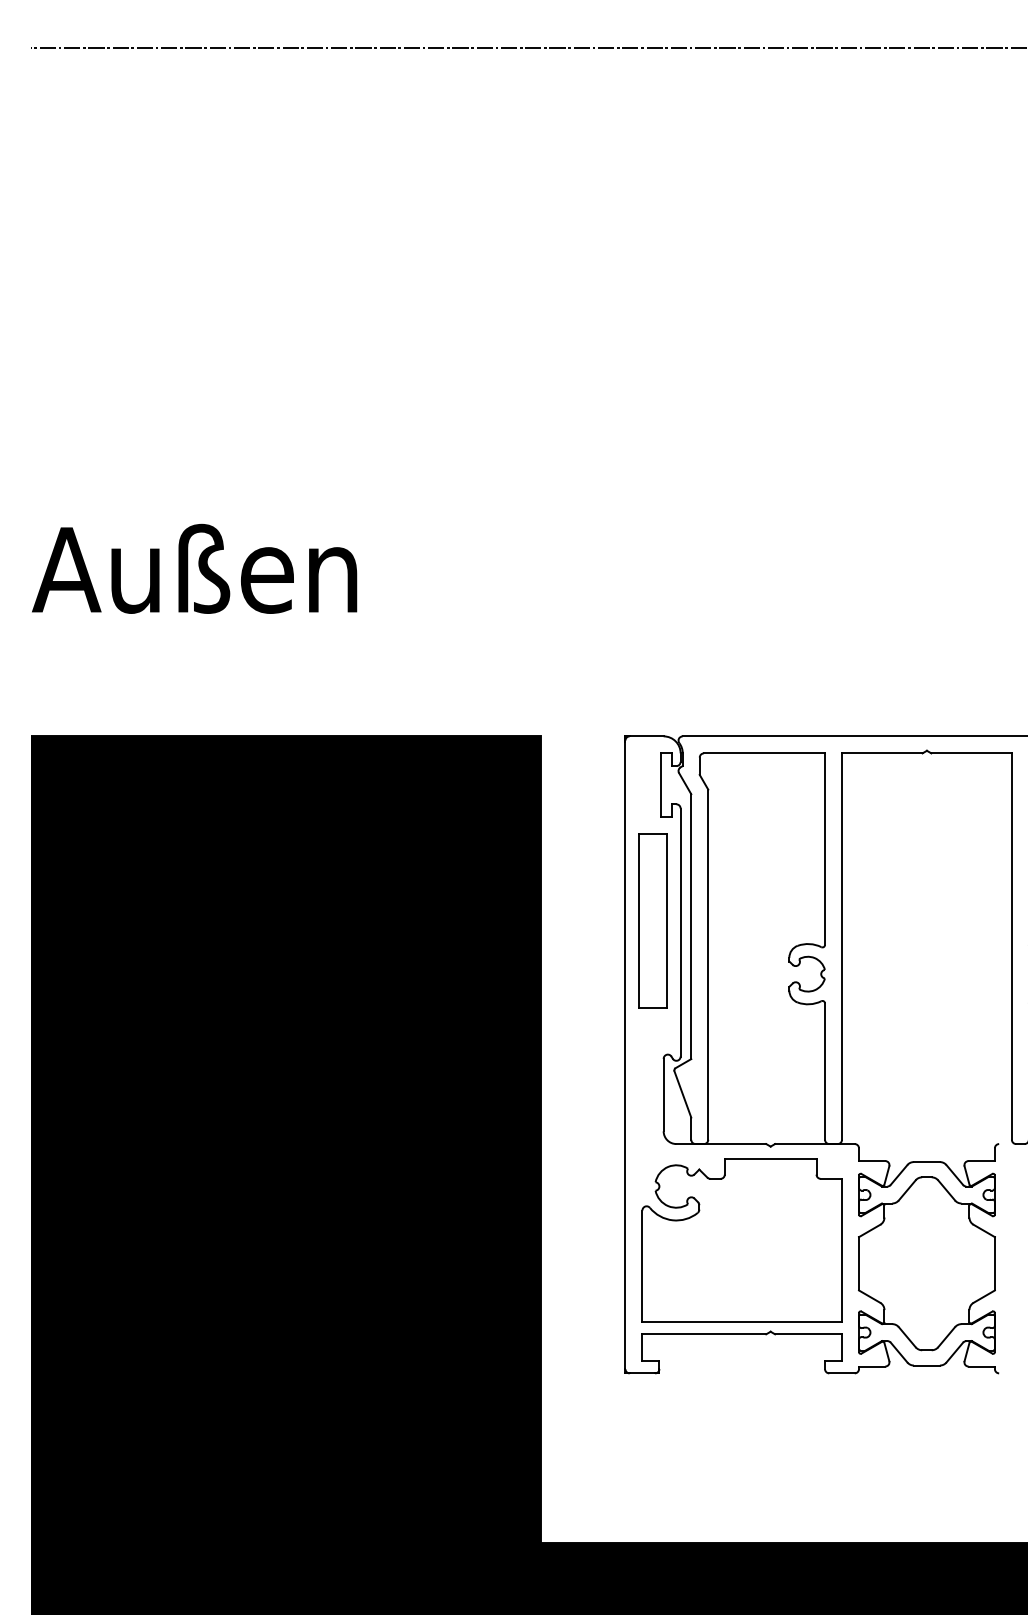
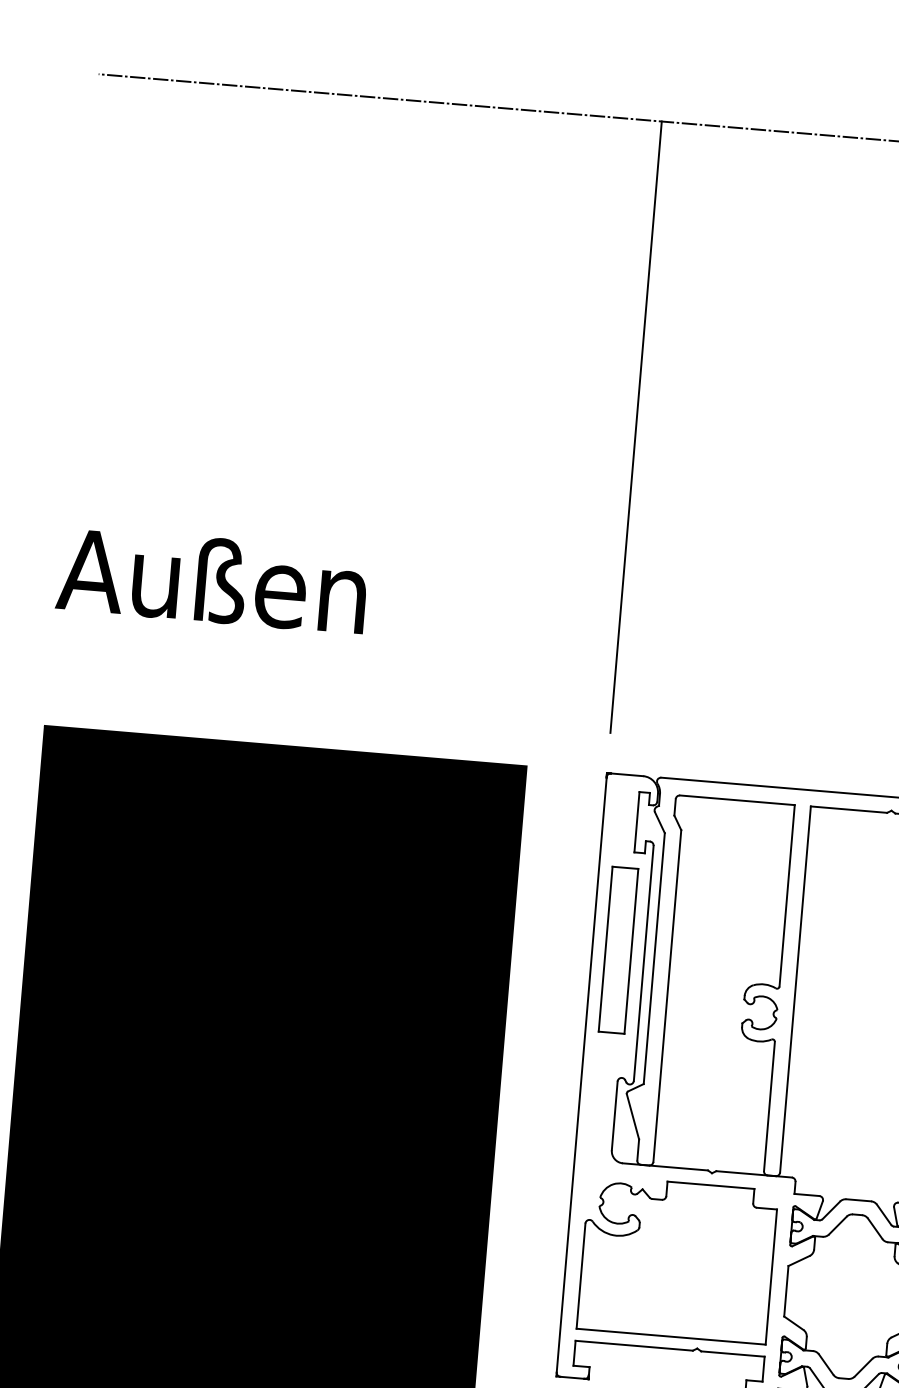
line: (625, 370) -> (636, 426), added

